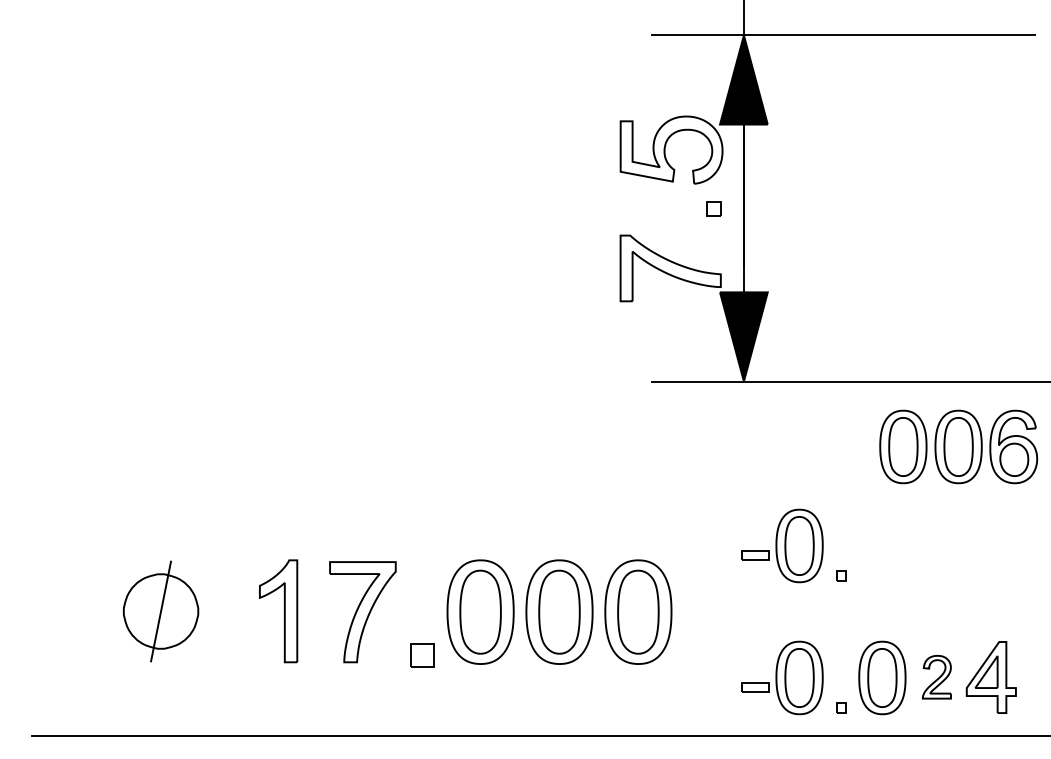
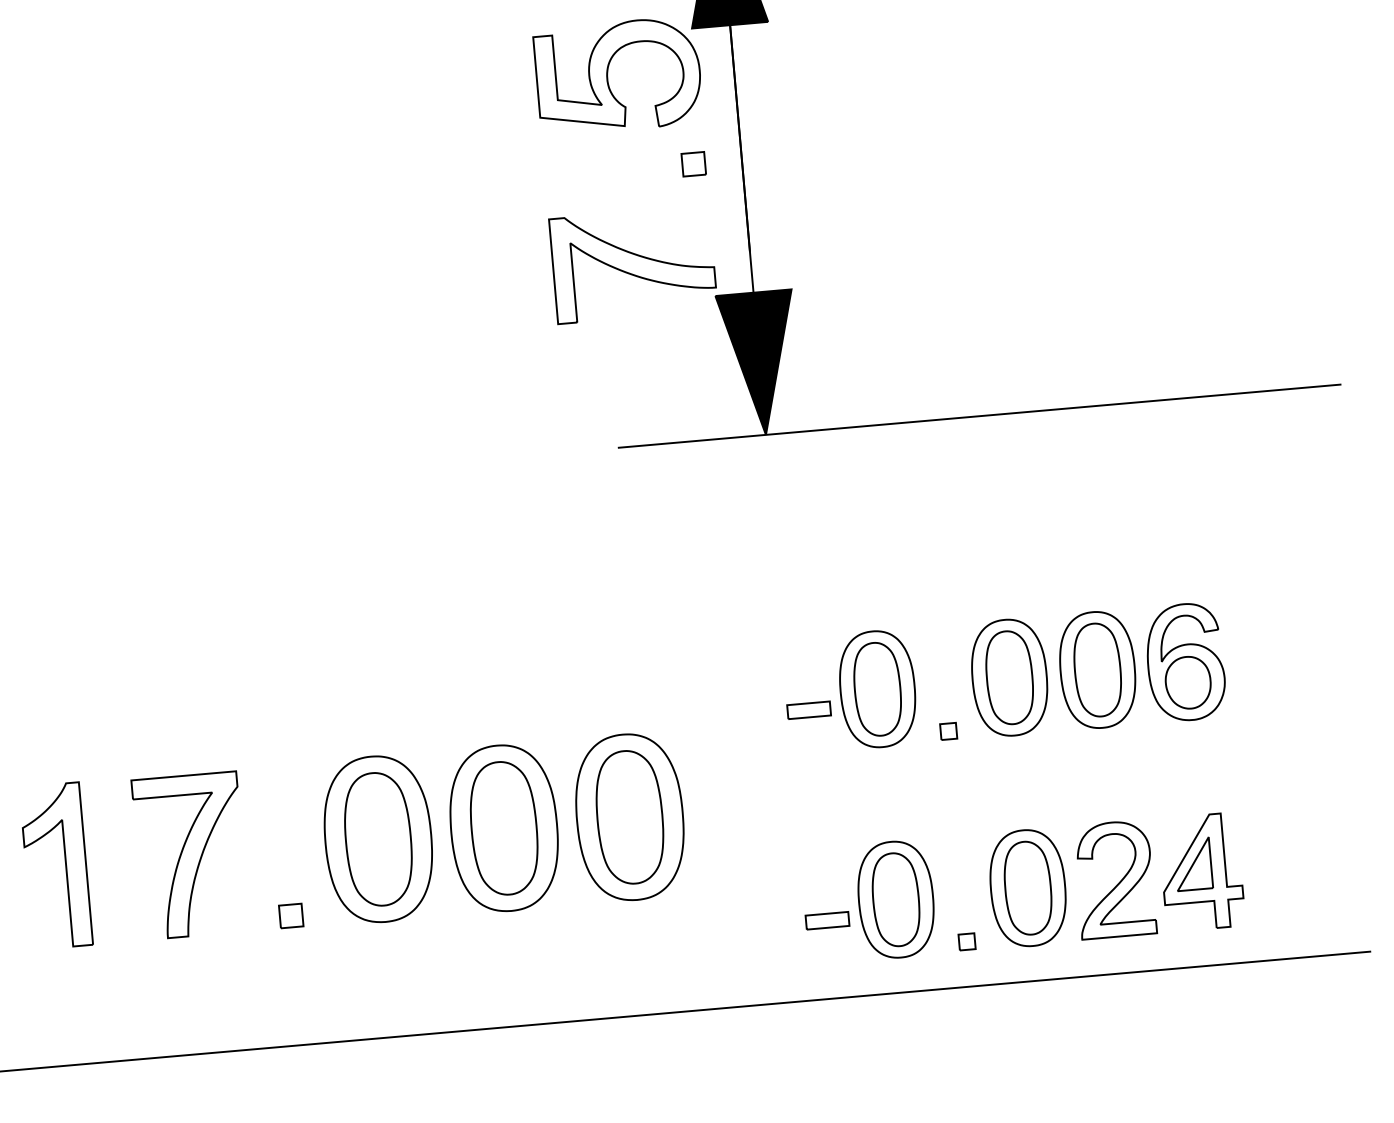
part: (958, 446) -> (1097, 669), moved
part: (421, 654) -> (290, 915), size x0.62
part: (936, 676) -> (1114, 878), size x1.67

